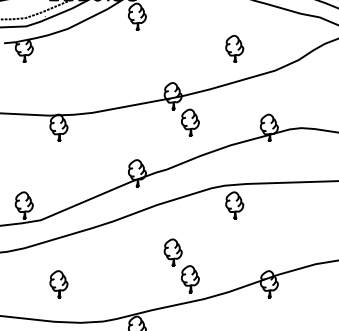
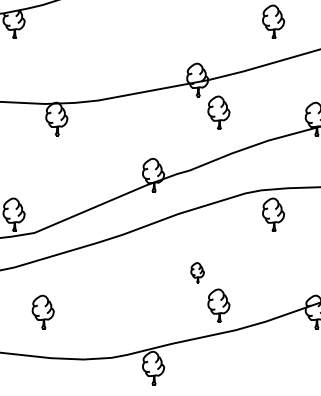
part: (172, 252) -> (196, 272), size x0.6
part: (58, 284) -> (42, 312), moved

